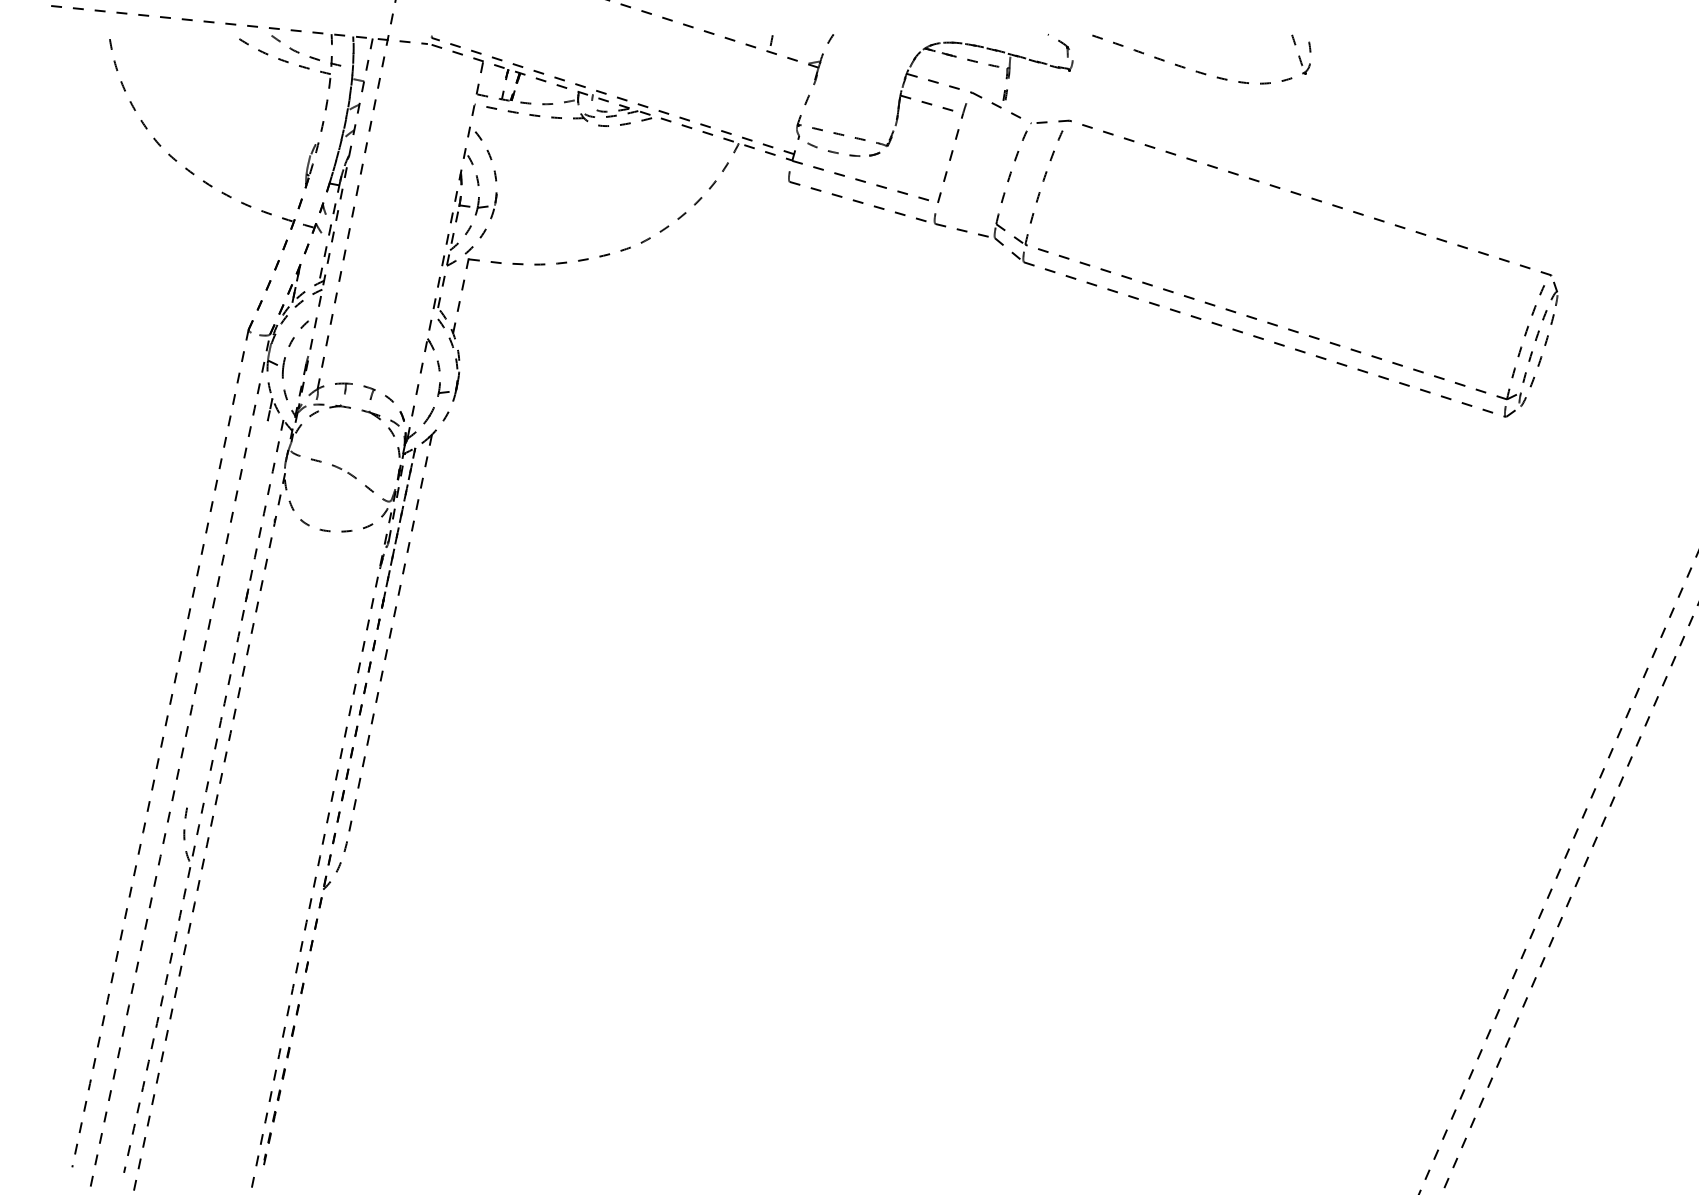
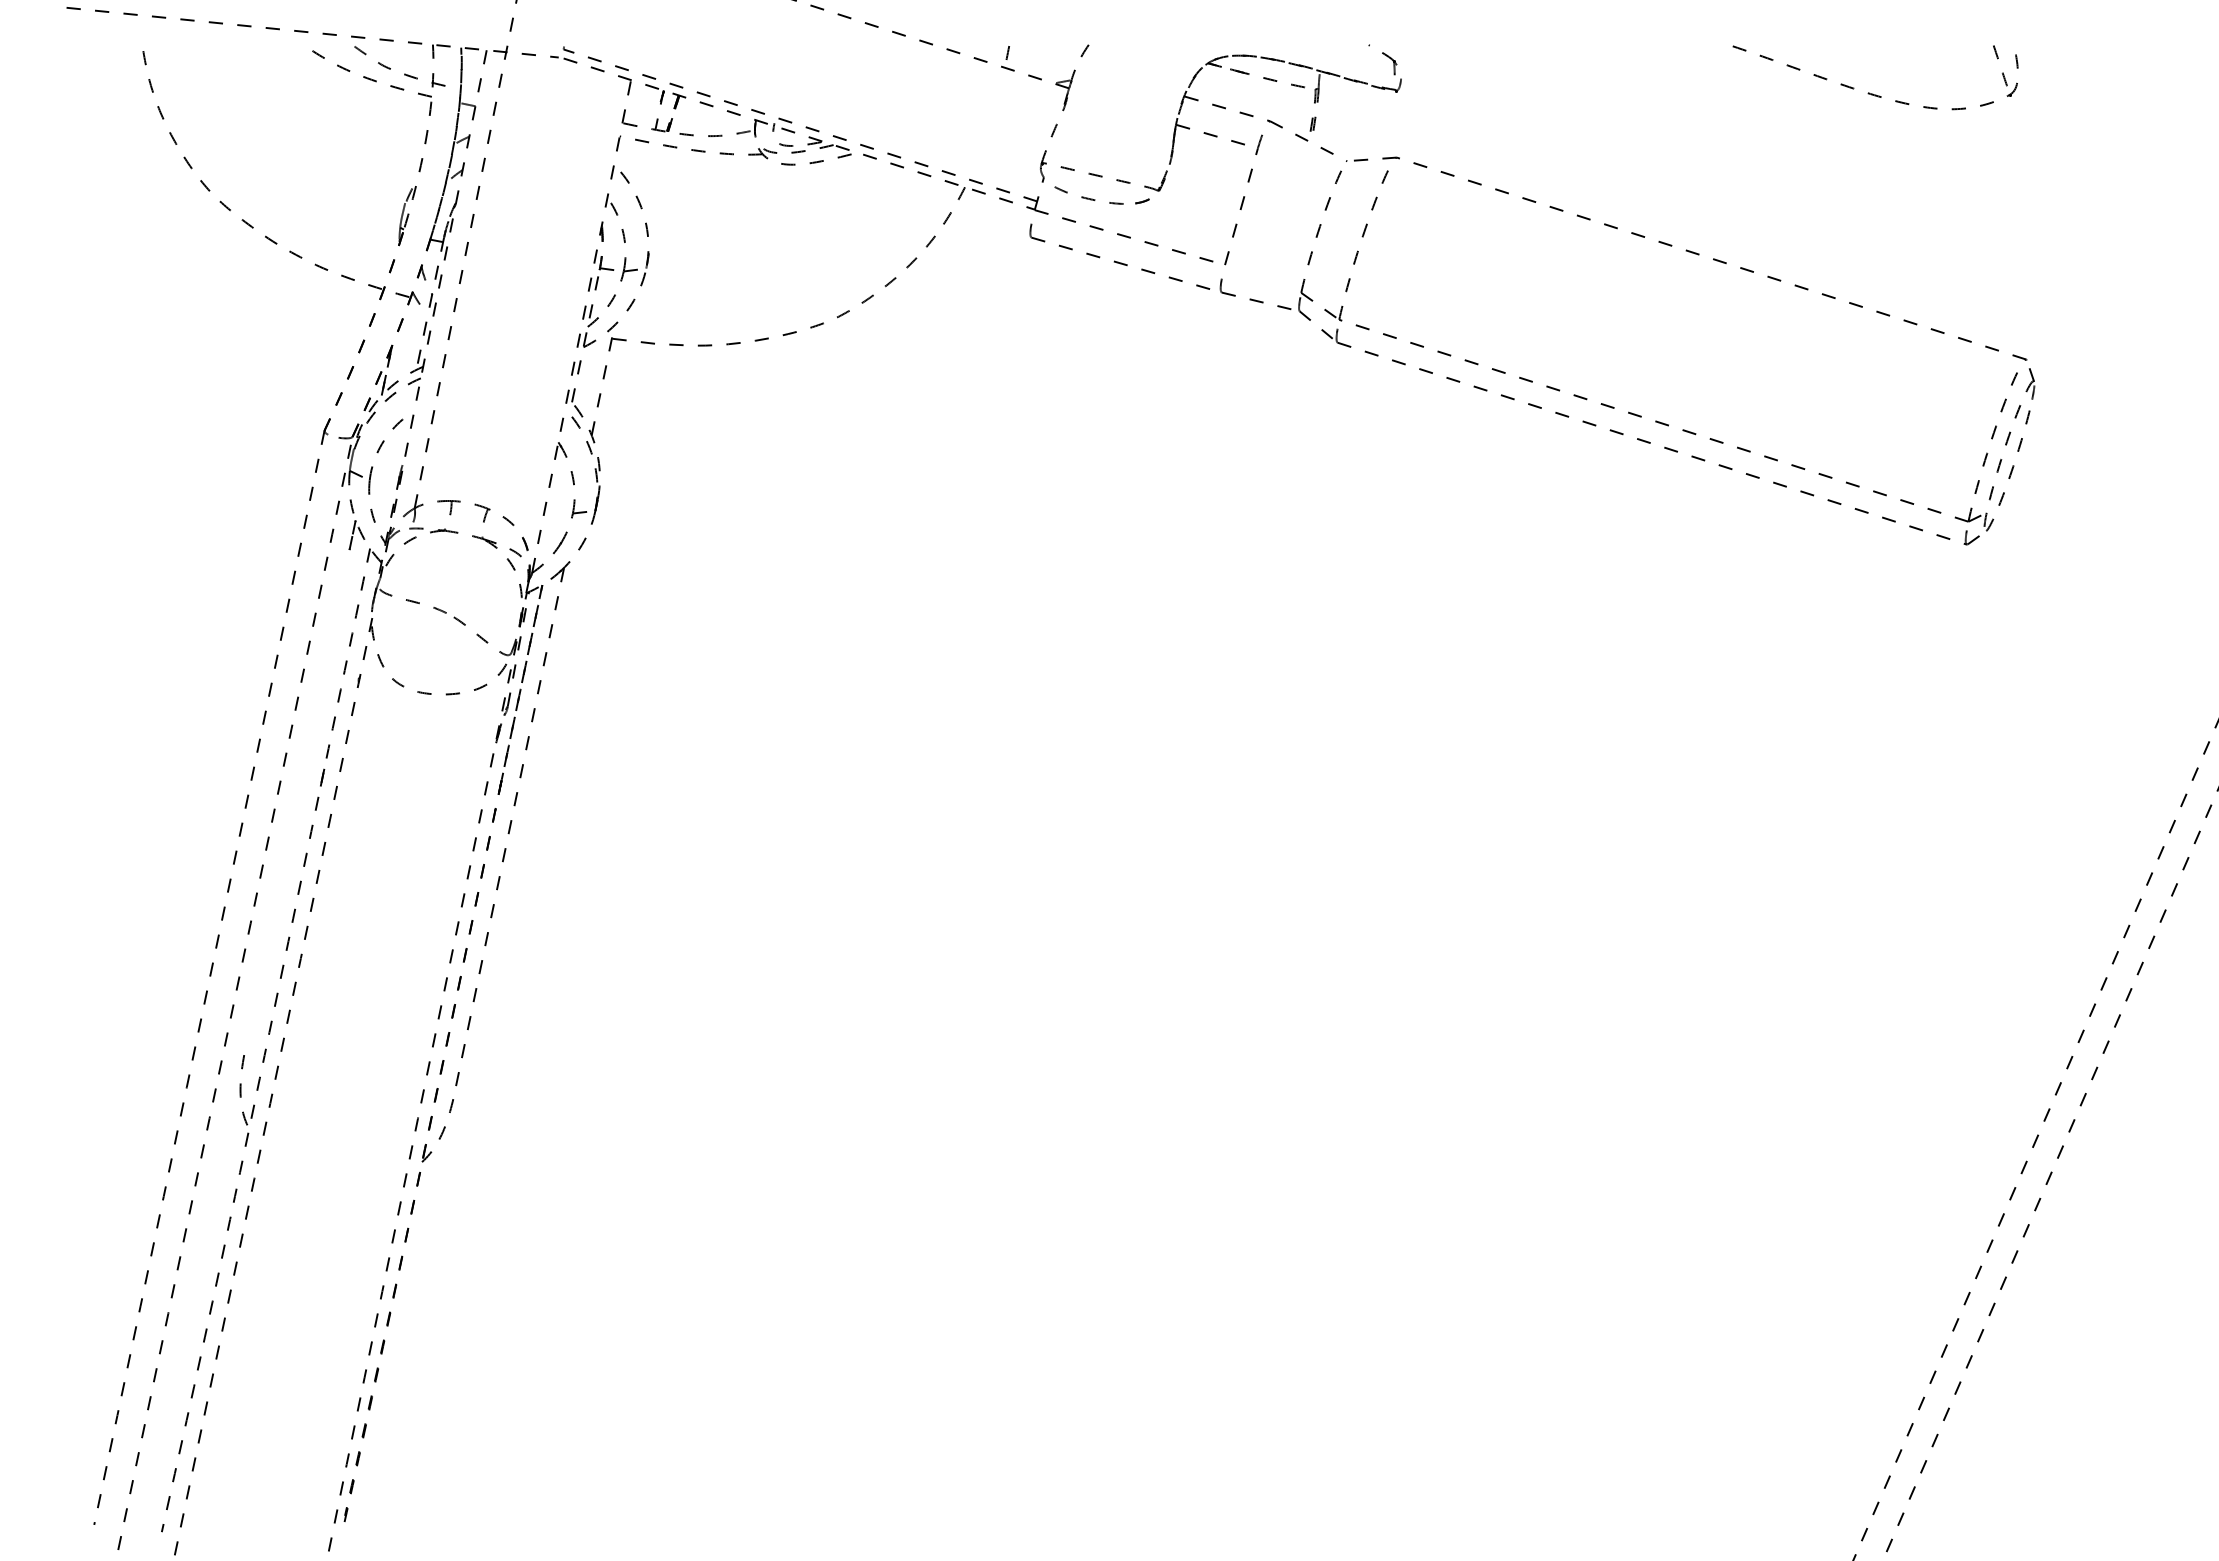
part: (1197, 70) -> (1869, 92), moved

